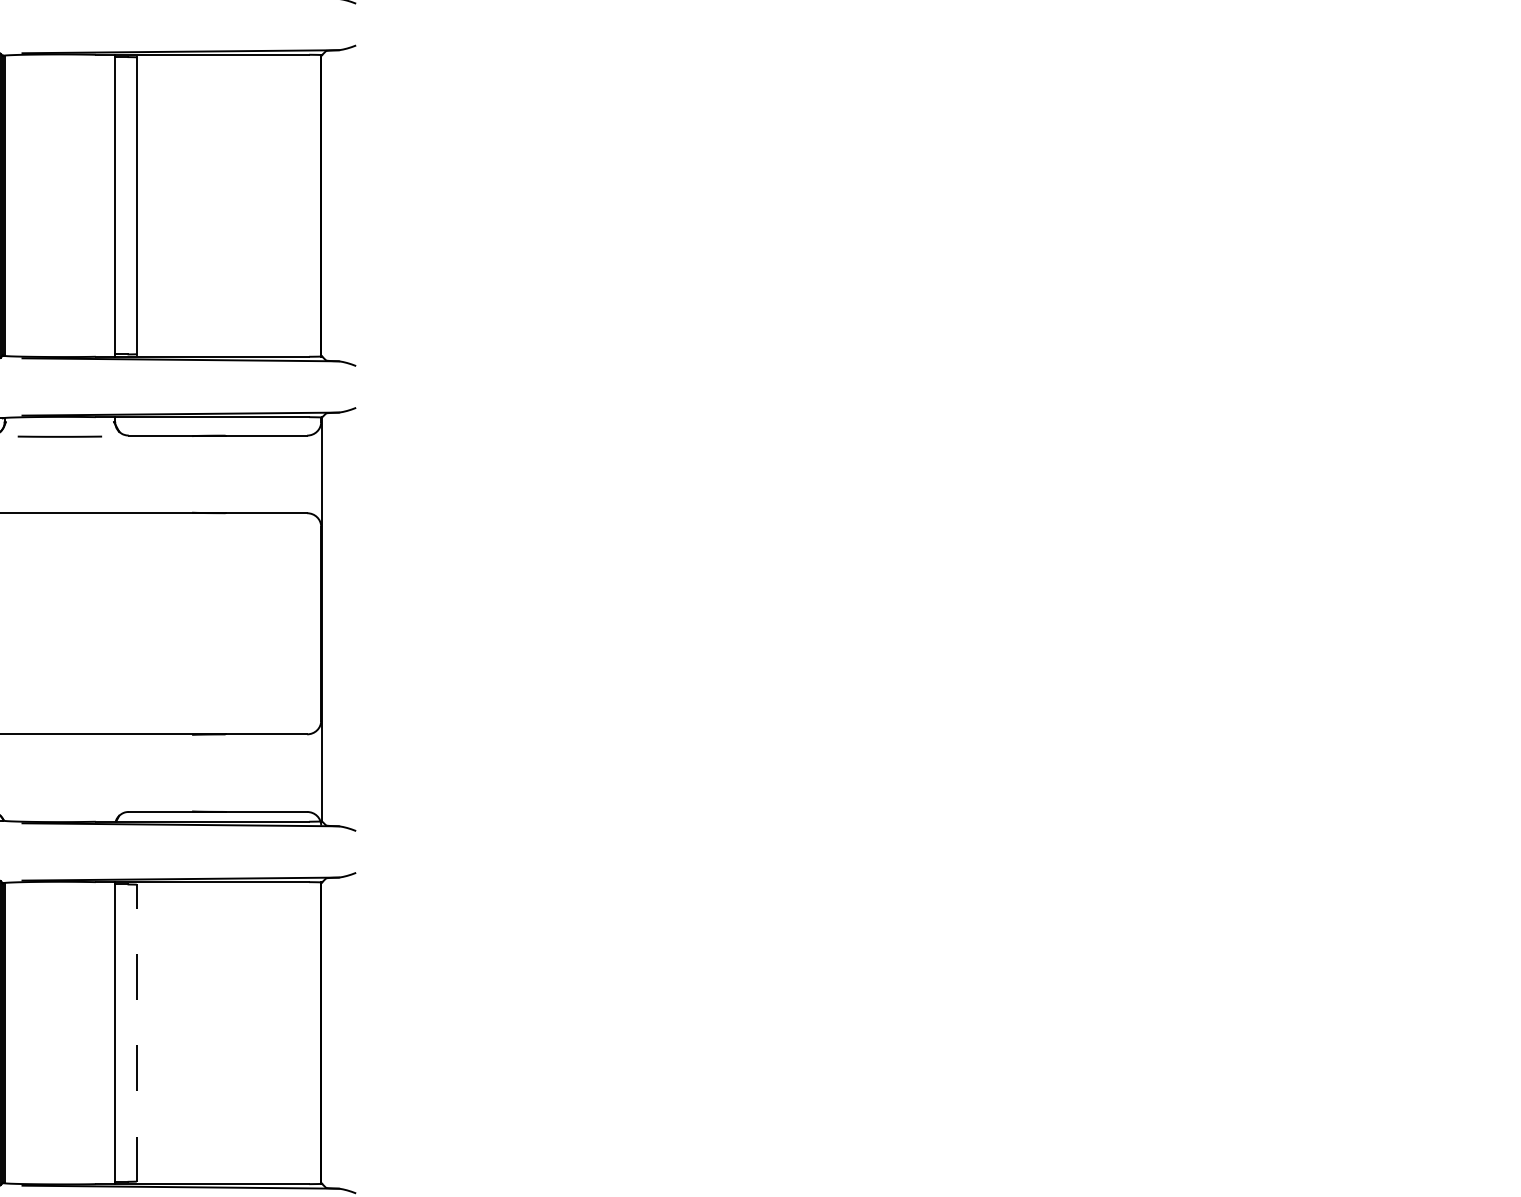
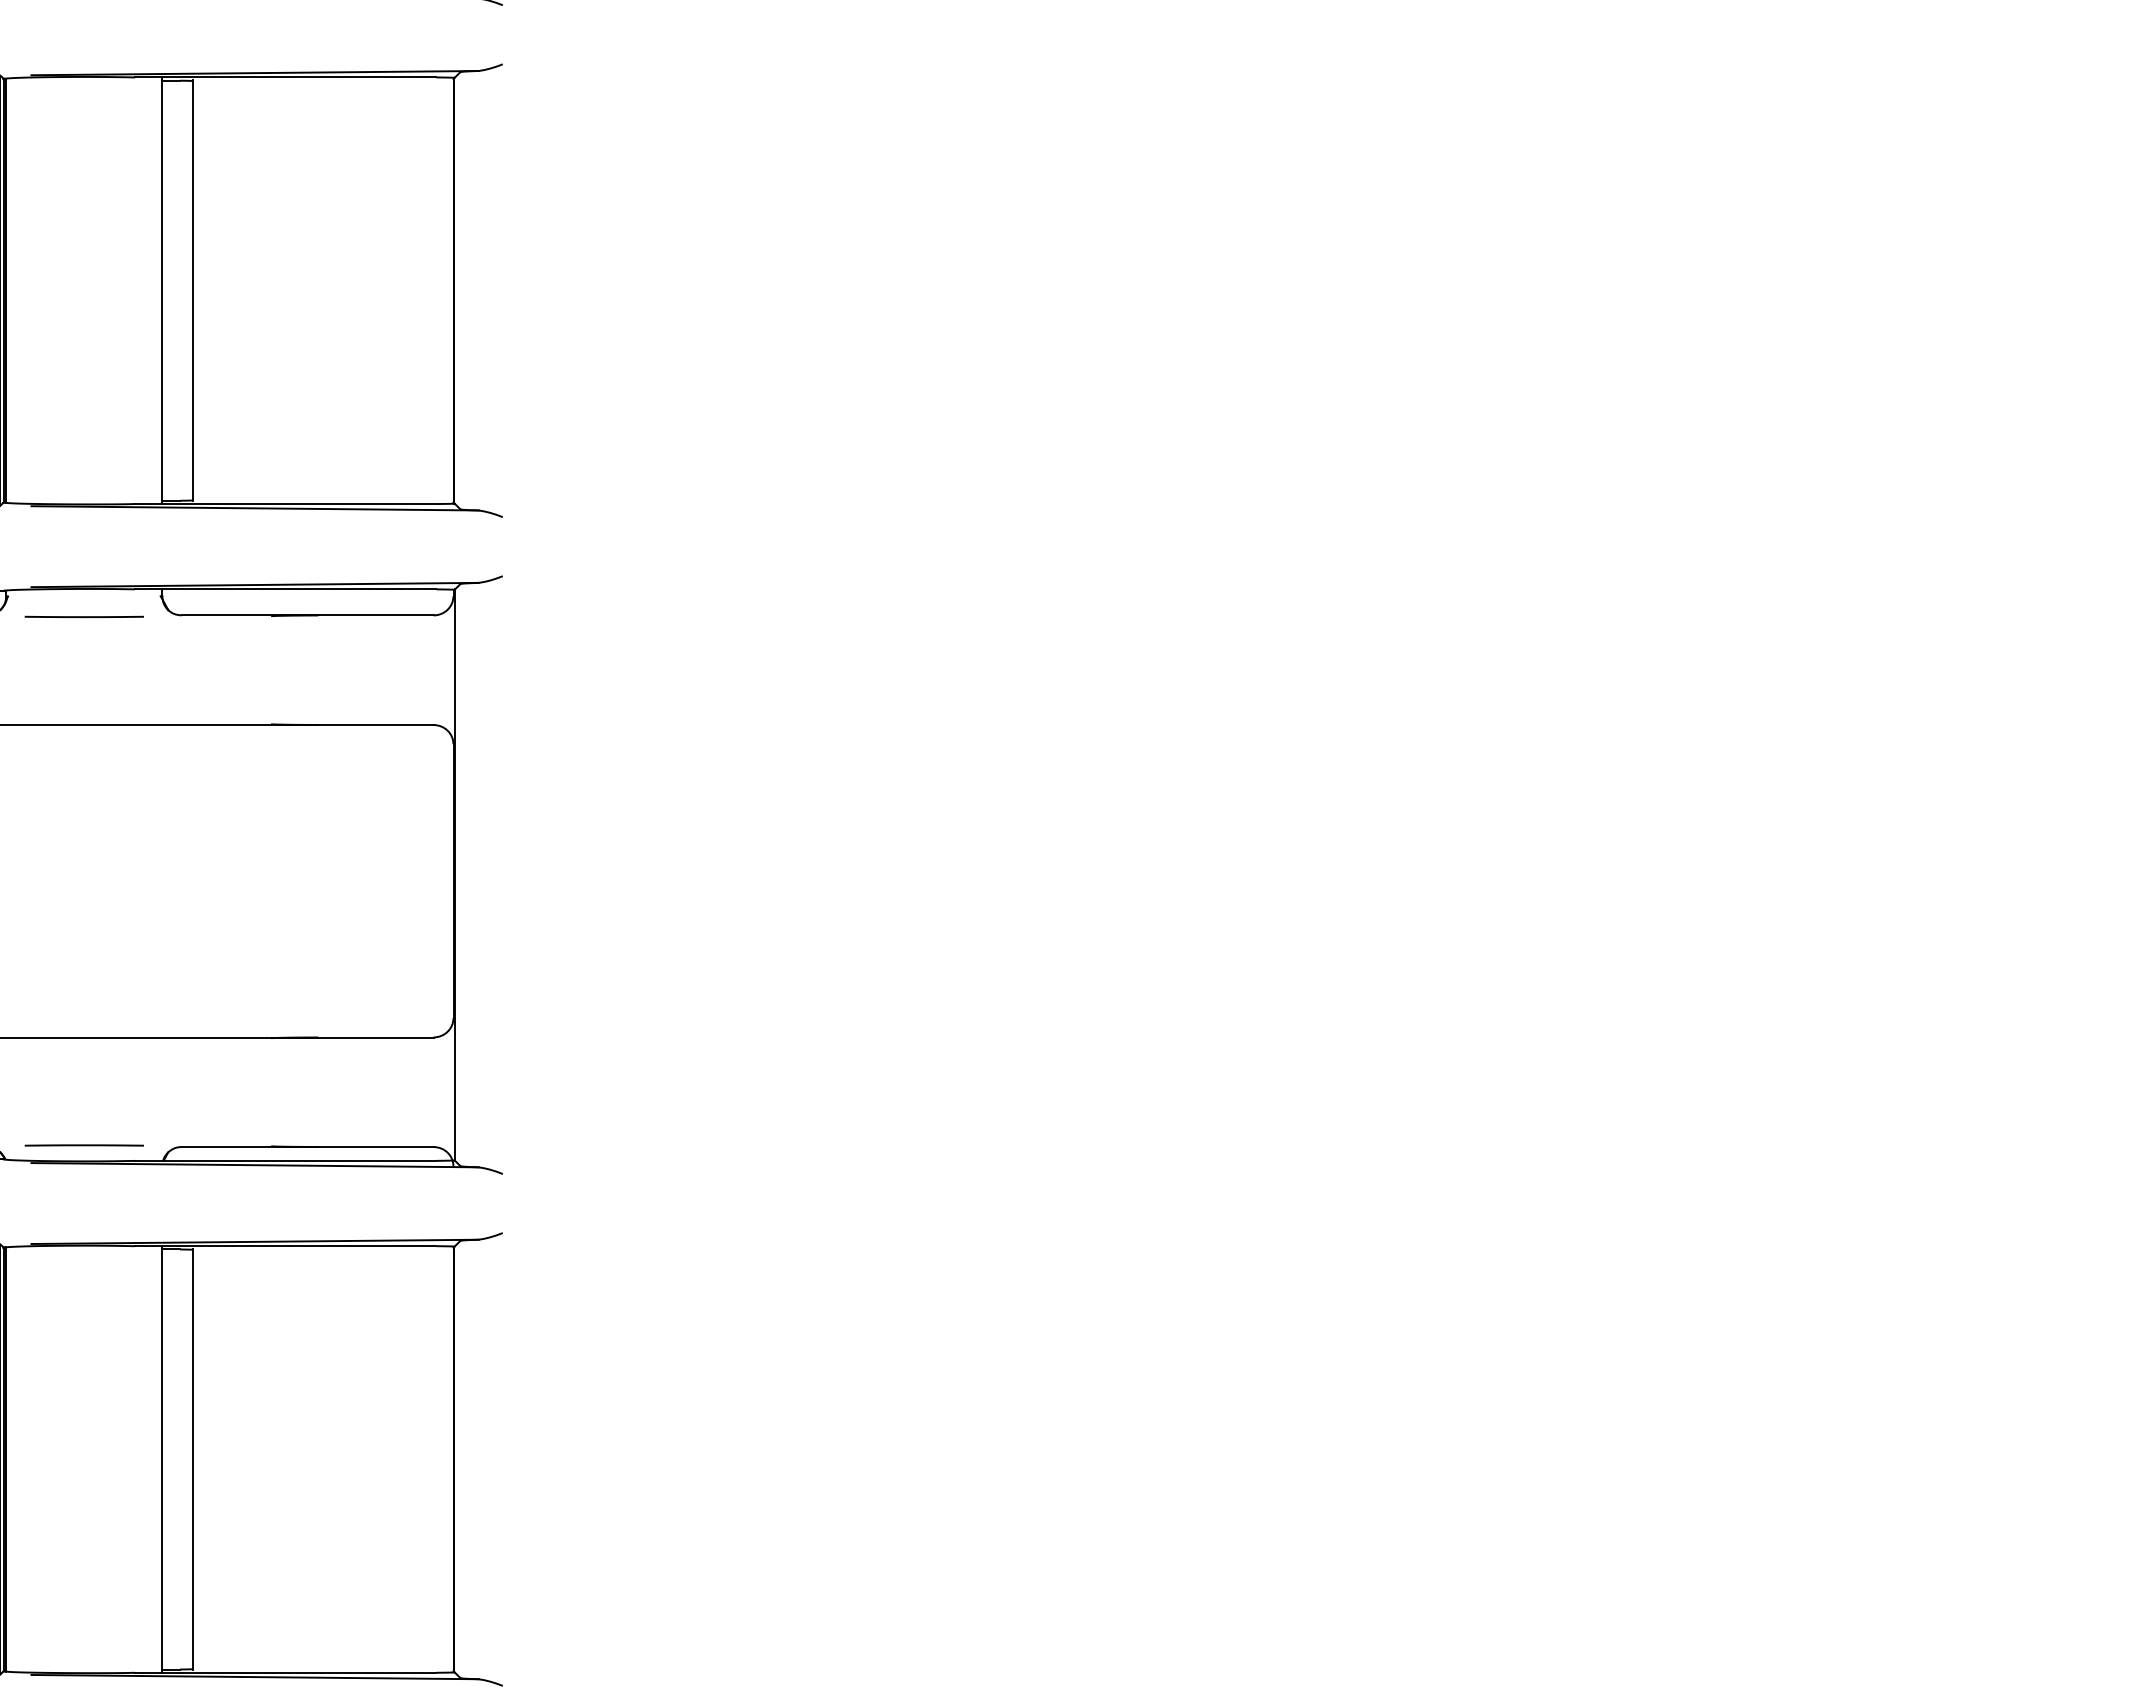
line: (59, 810) -> (83, 1145), added
line: (136, 1033) -> (192, 1459), dashed -> solid

